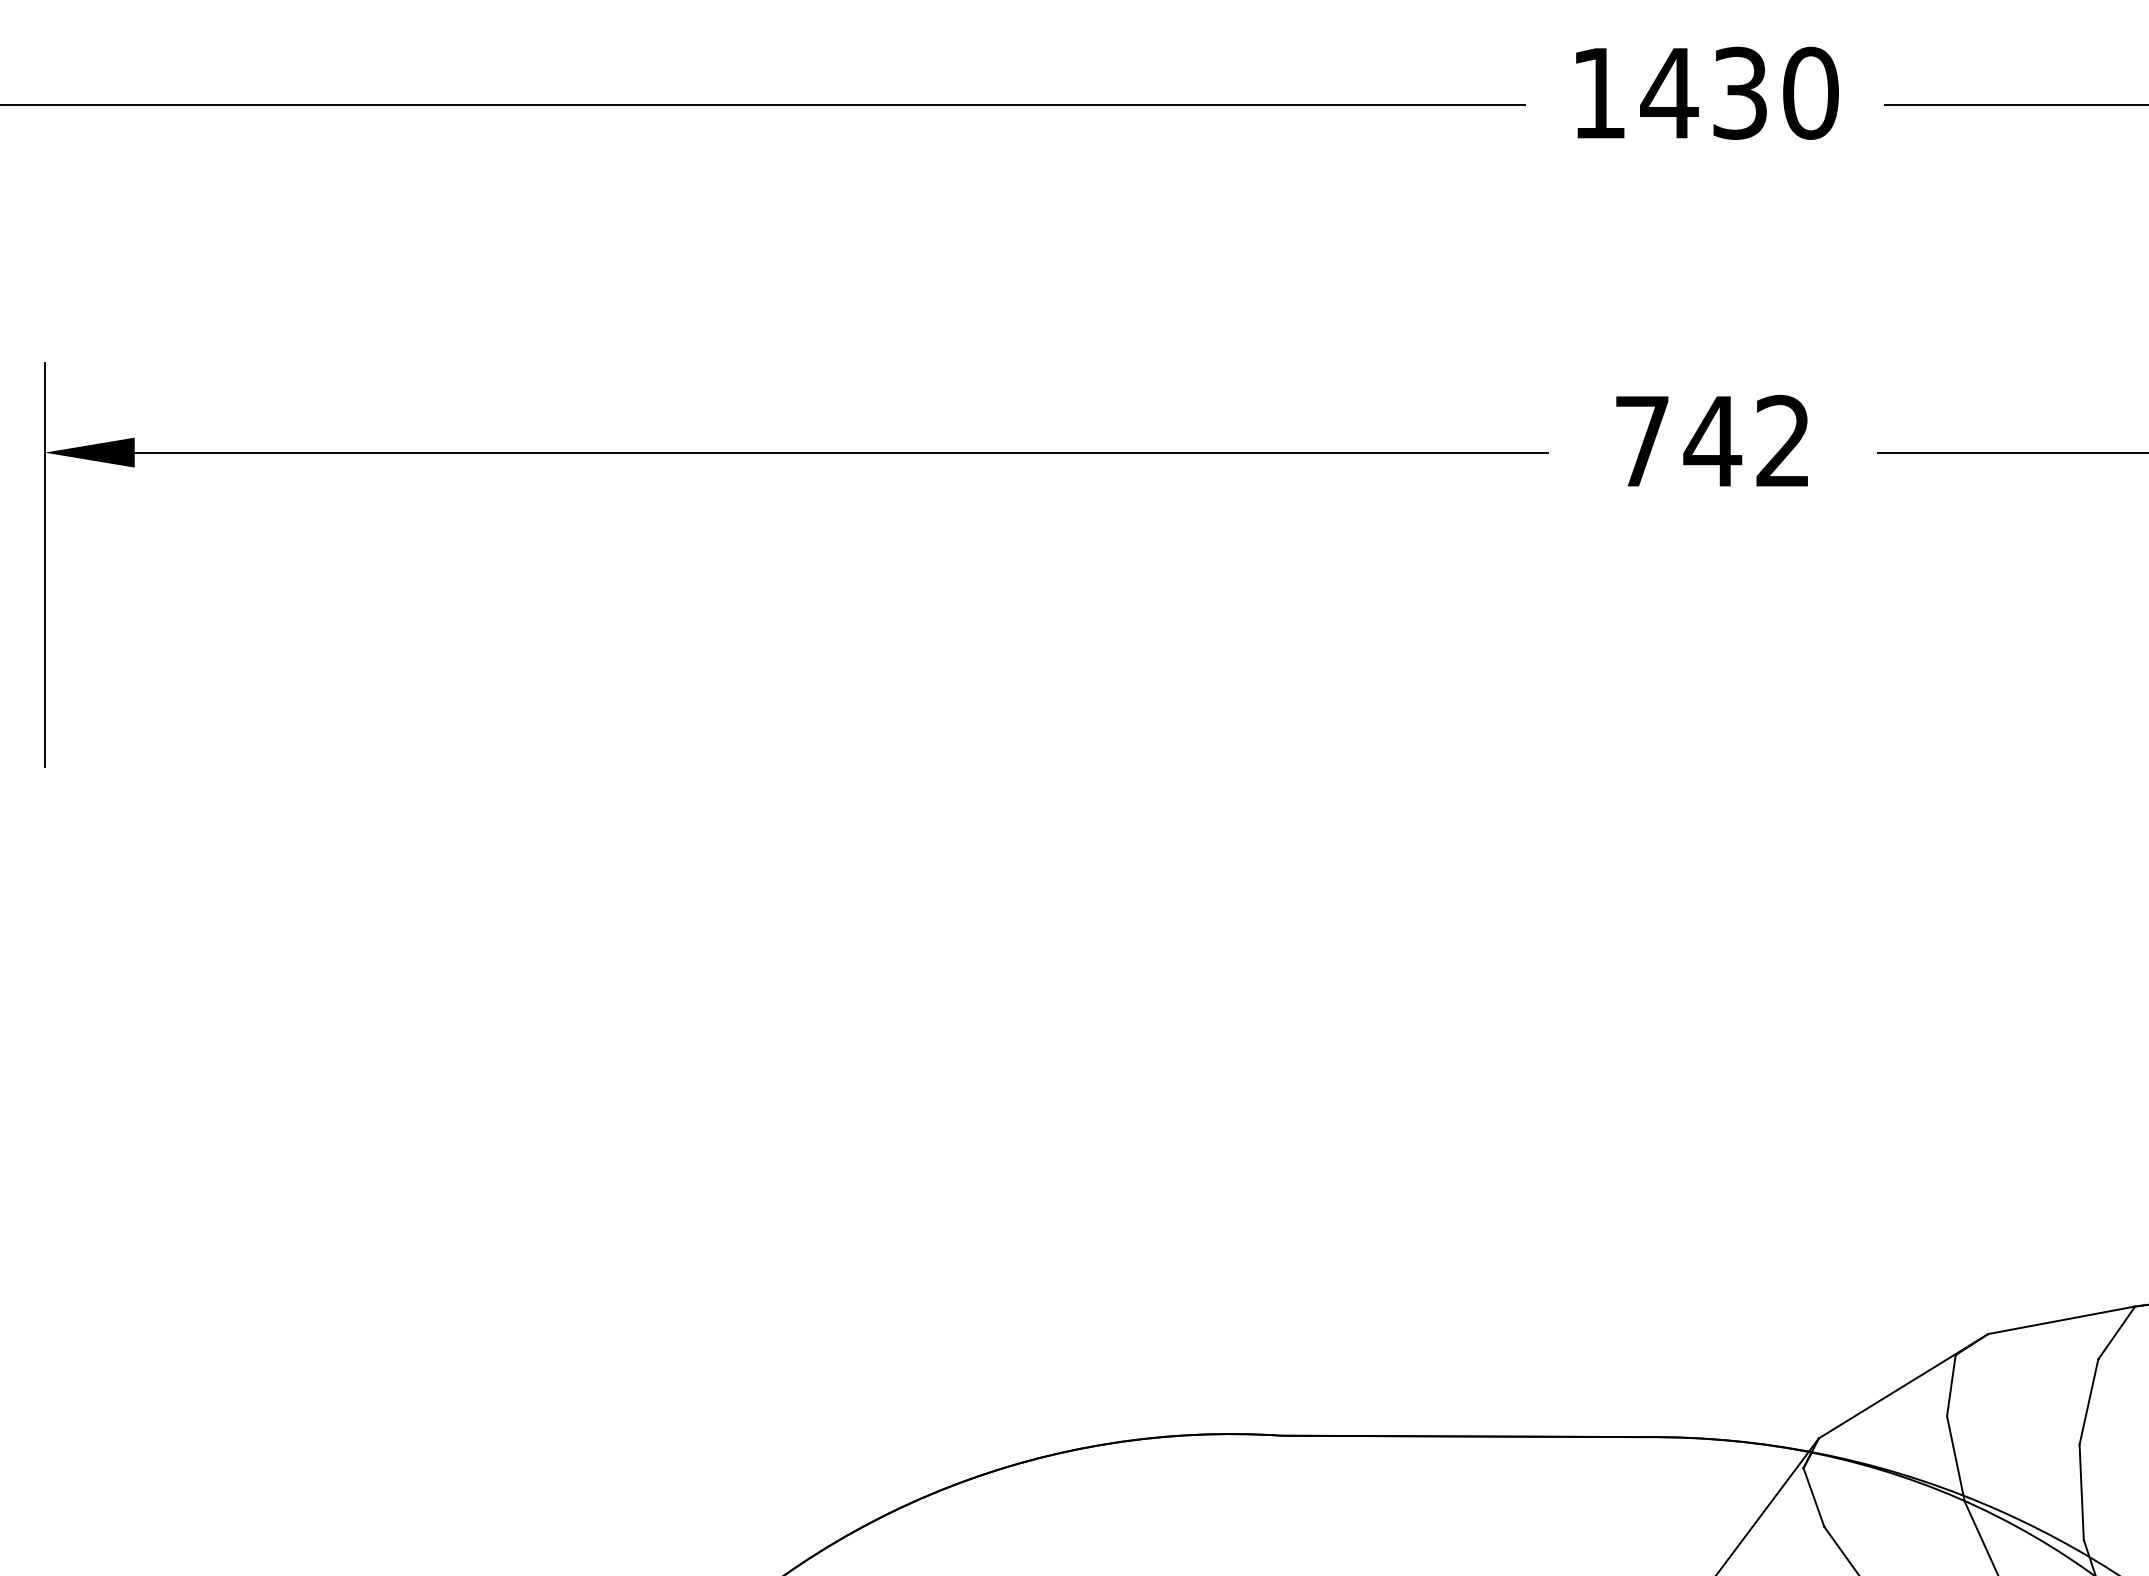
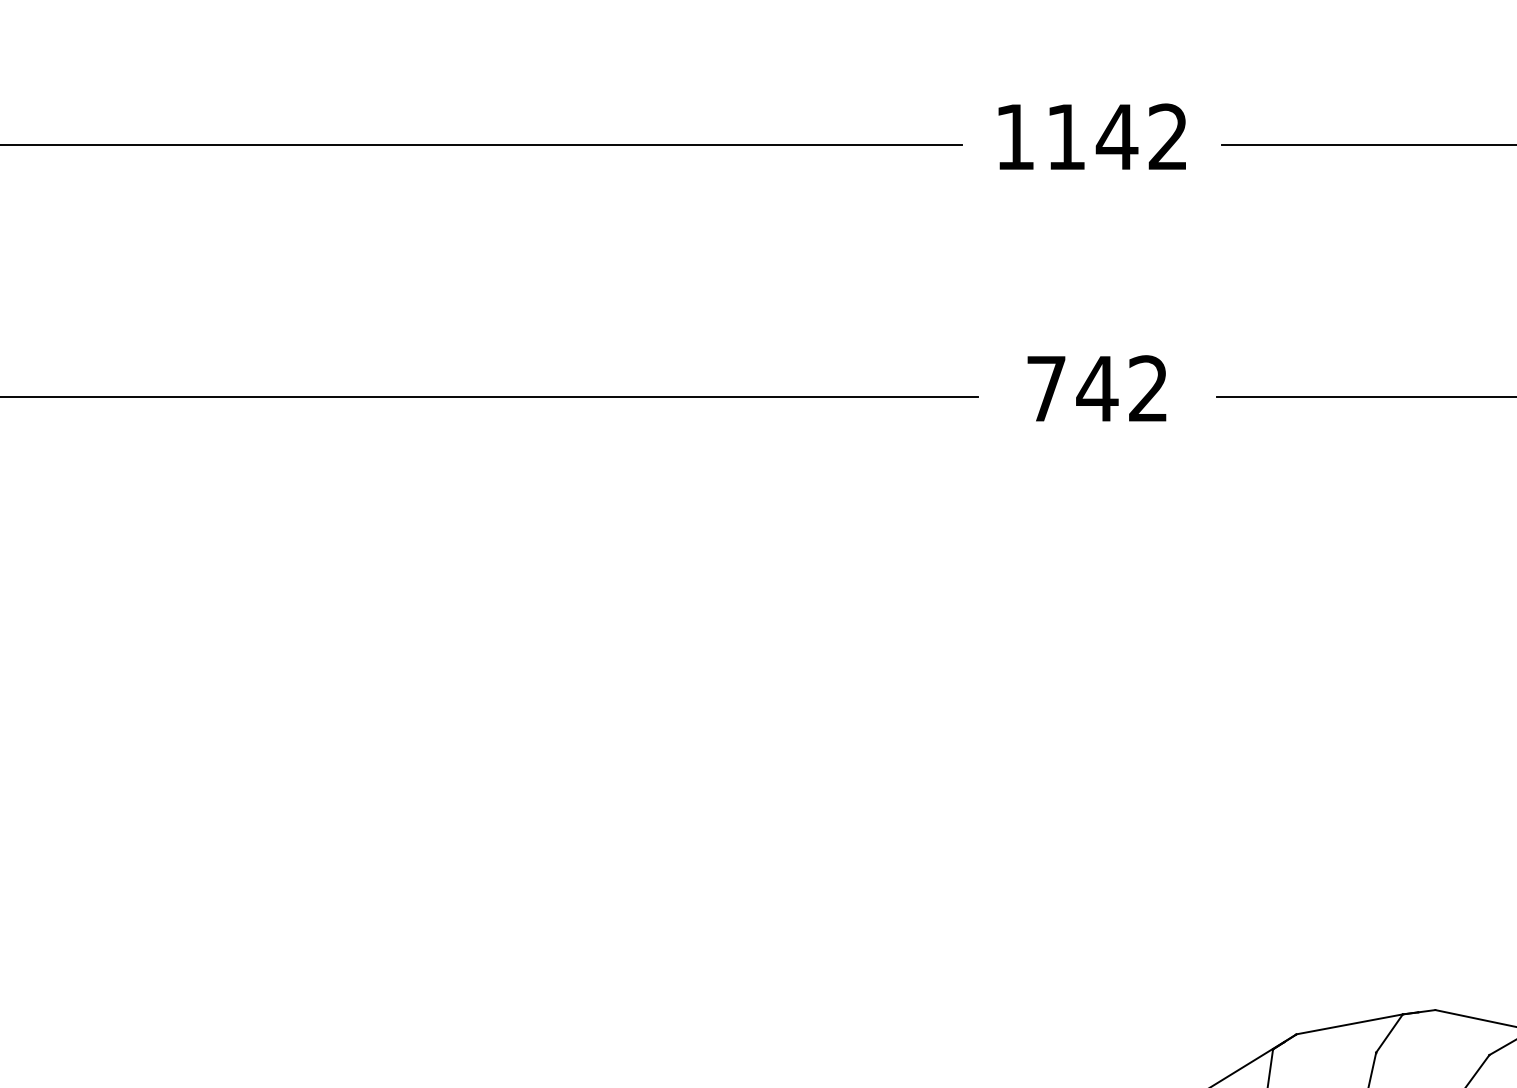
text: (1739, 92) -> (1116, 136), 1430 -> 1142

